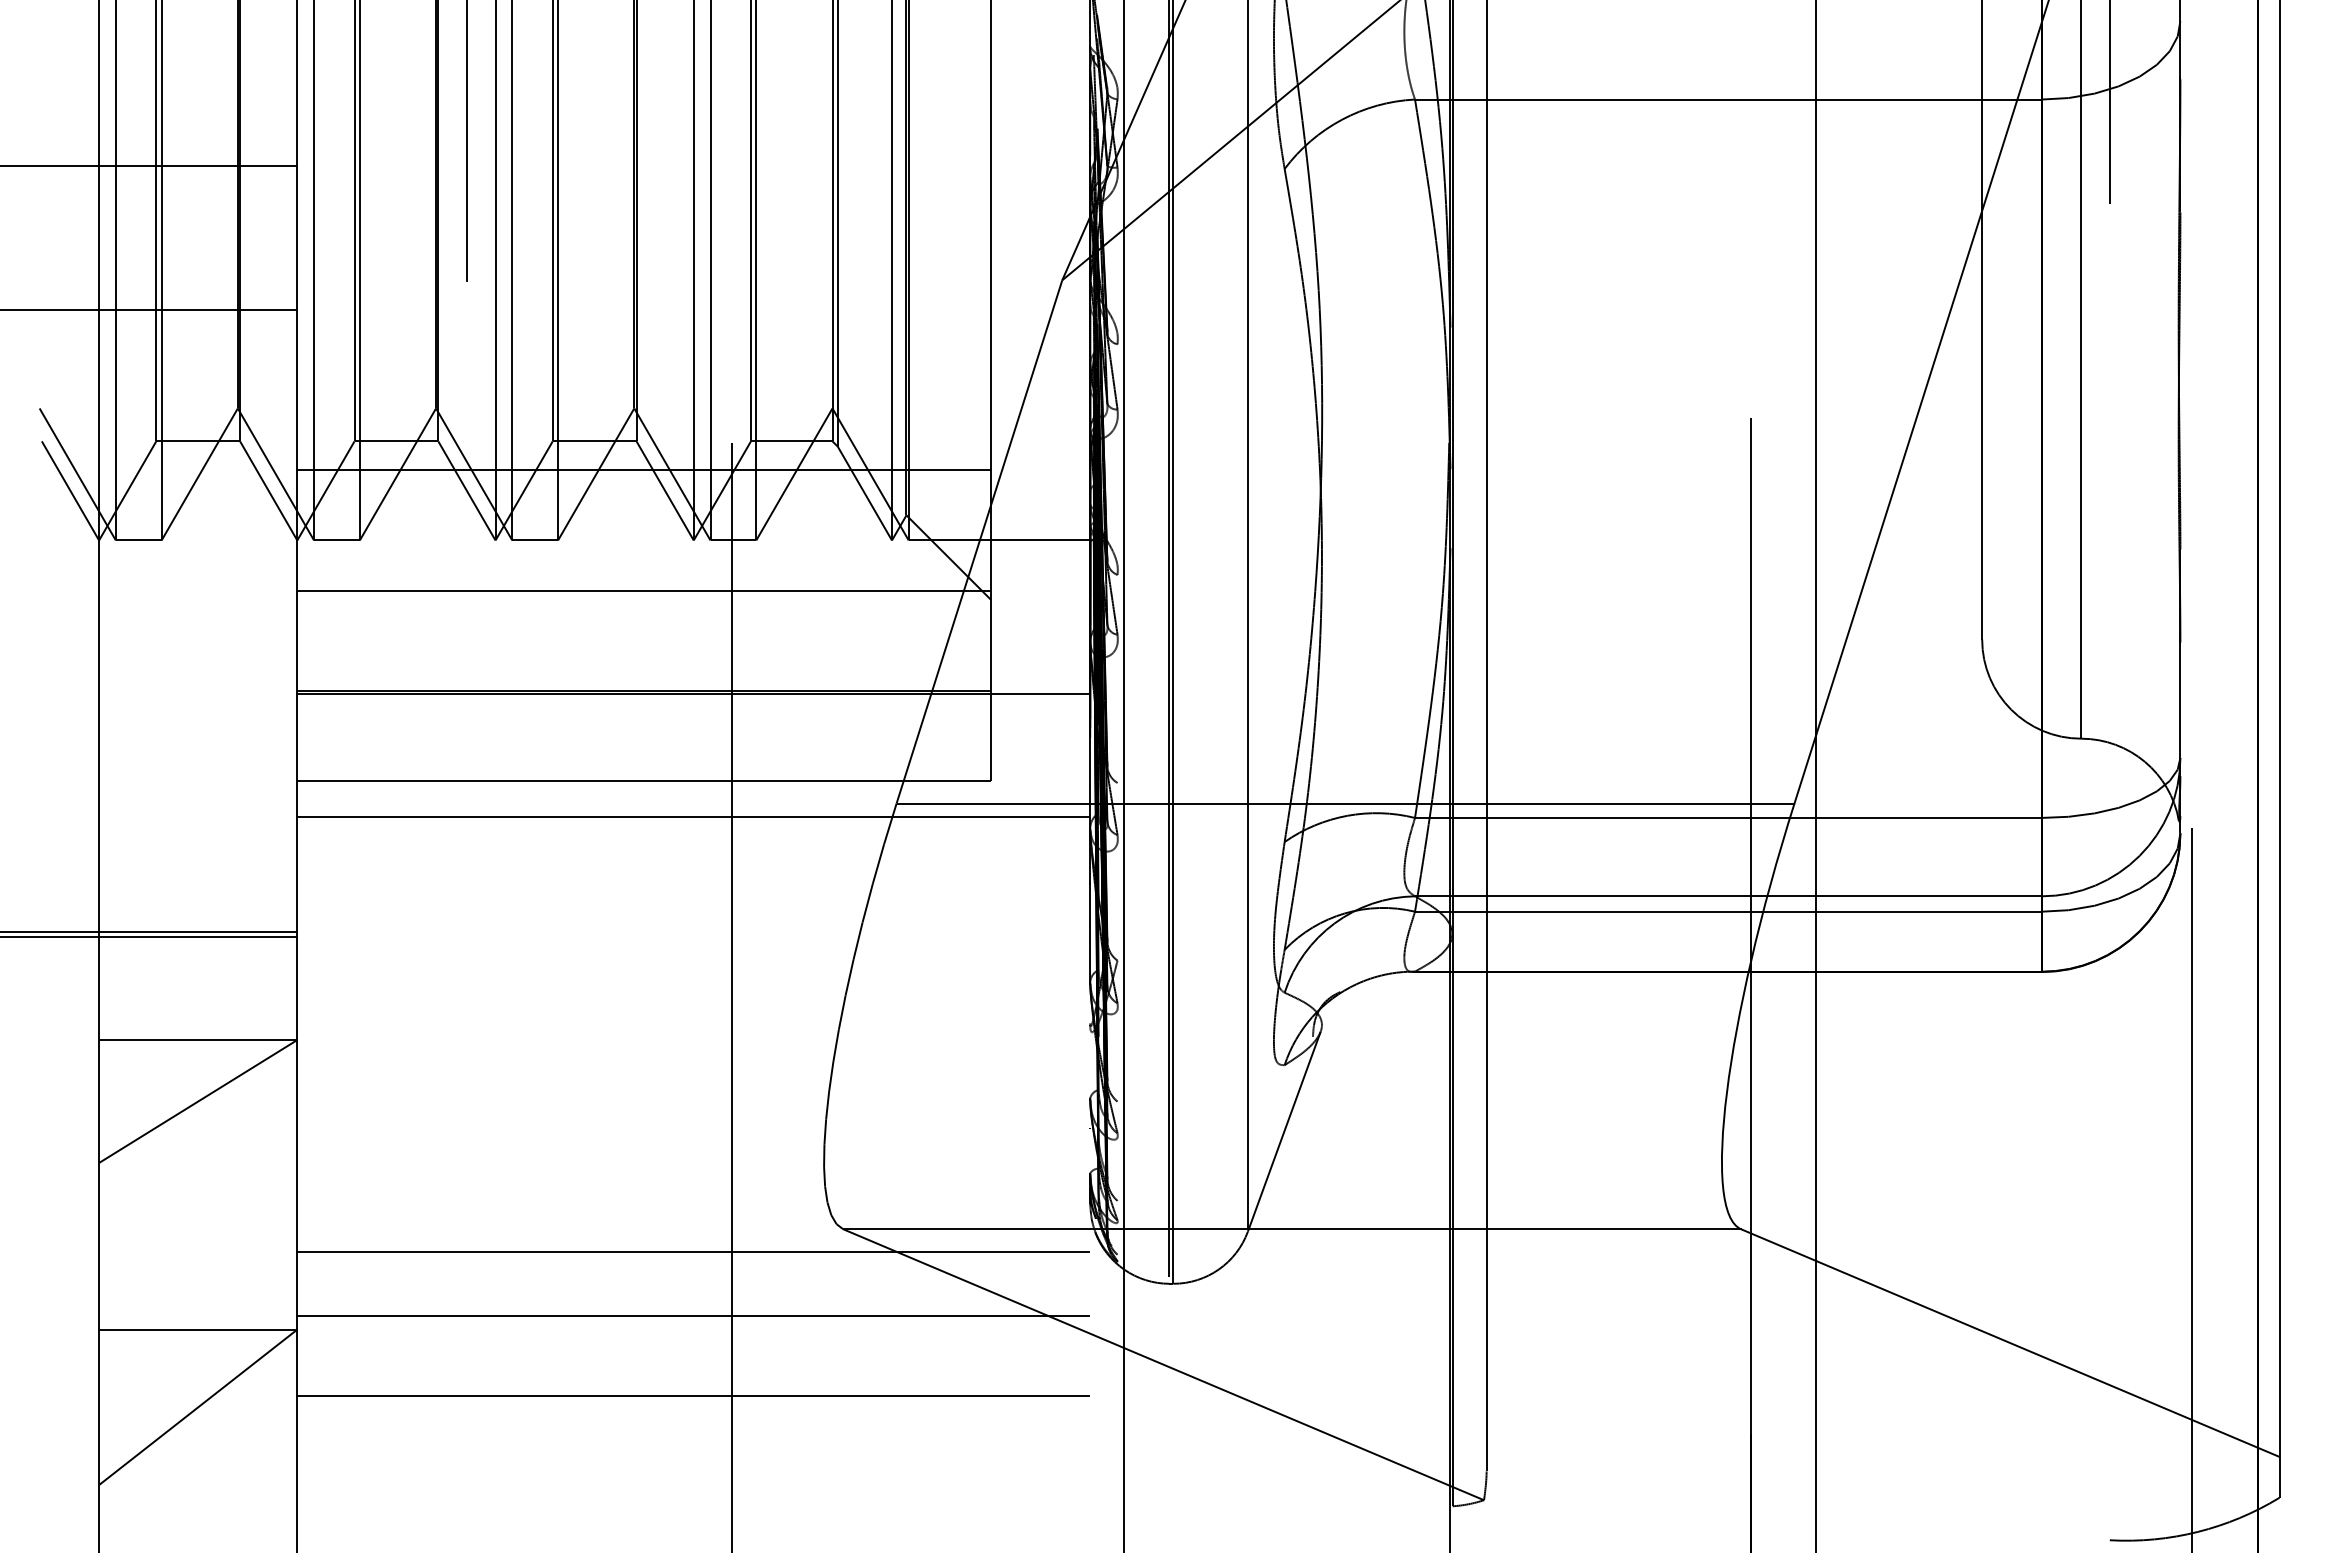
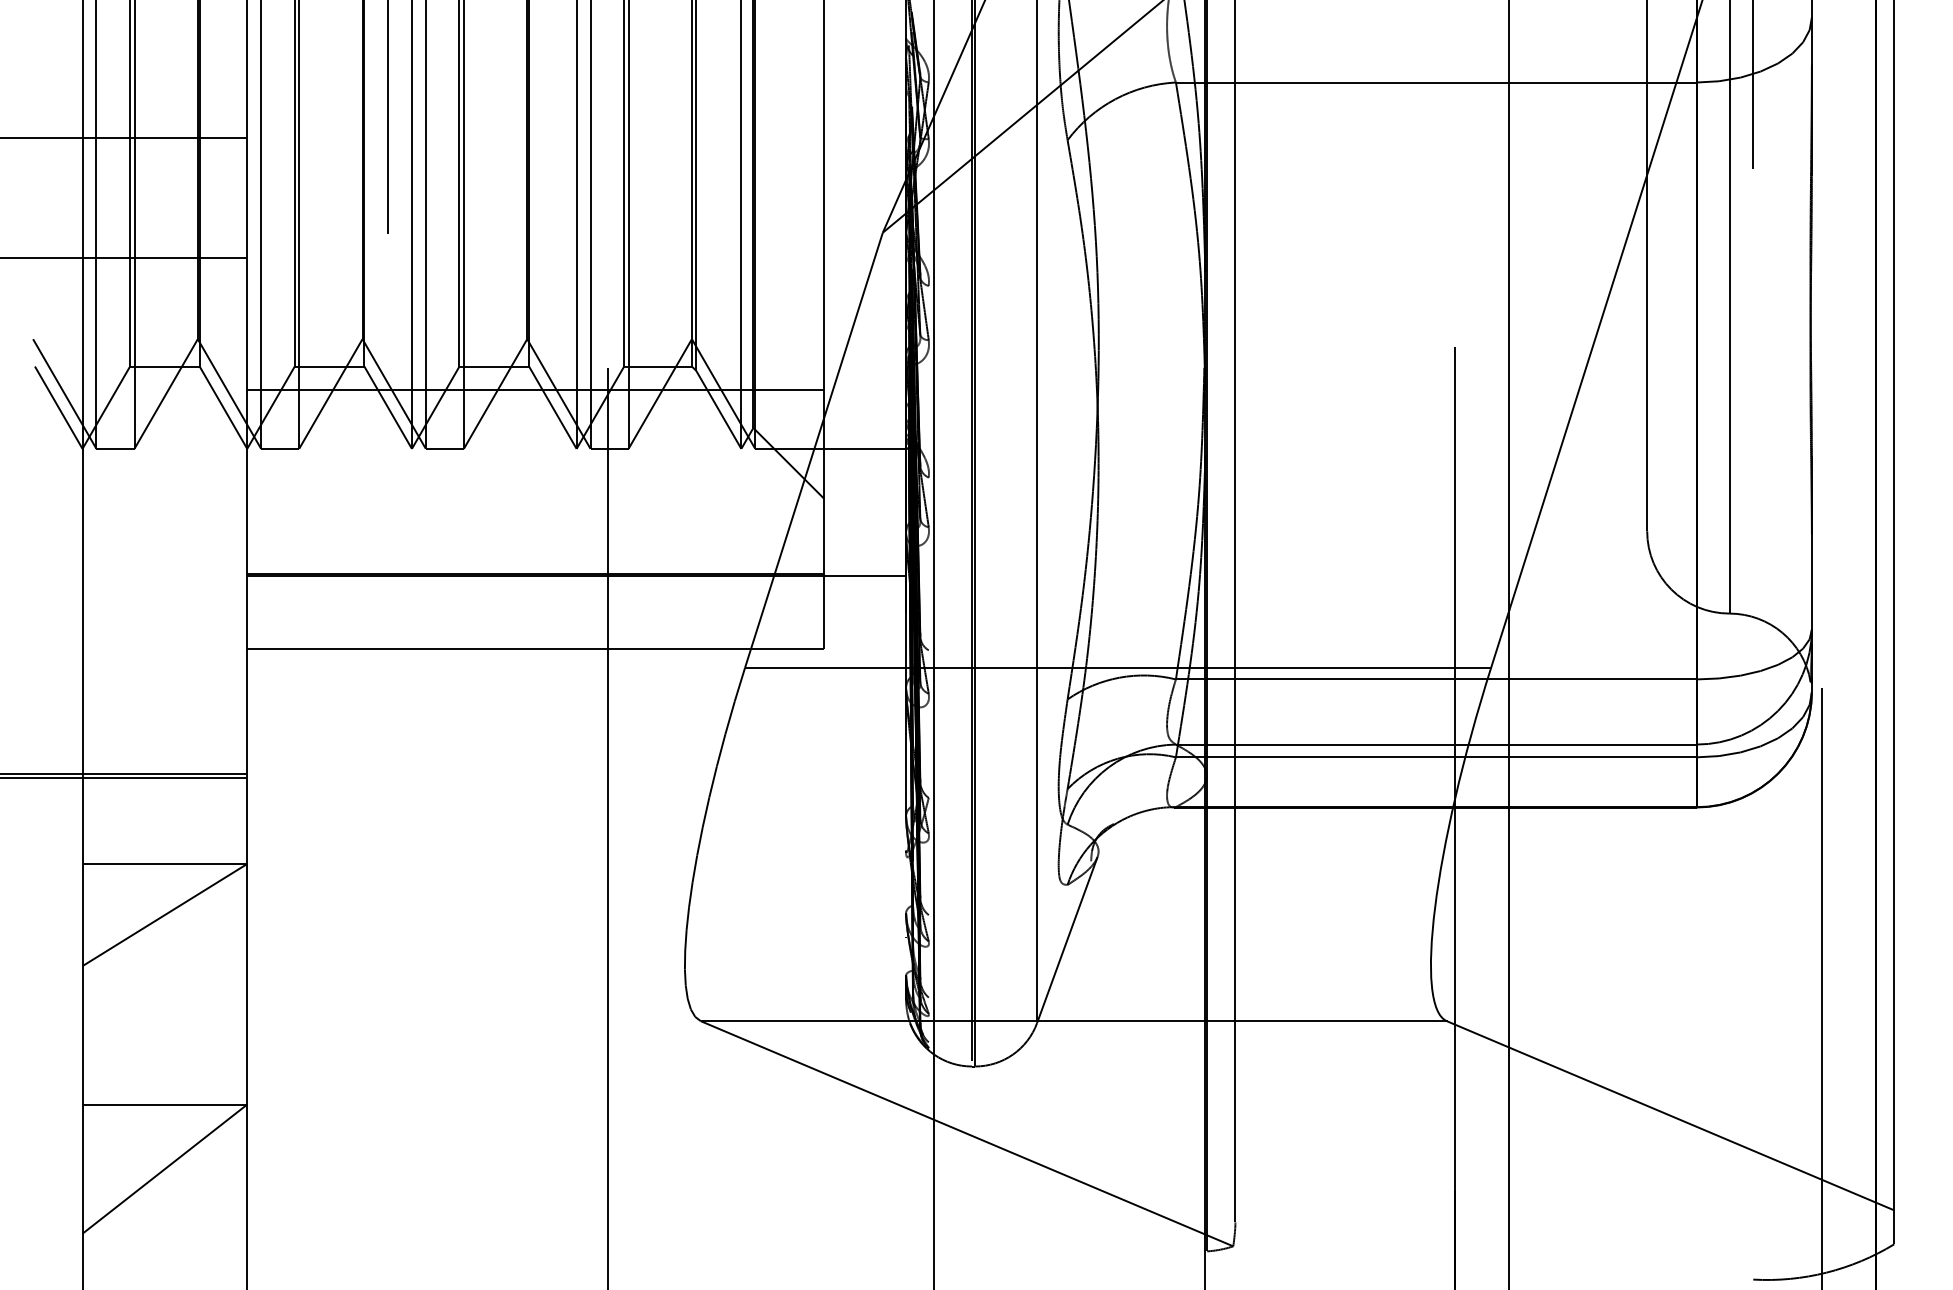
line: (644, 591) -> (535, 491), removed
line: (693, 816) -> (576, 678), removed
line: (693, 1252) -> (576, 1040), removed
line: (693, 1315) -> (576, 1092), removed
line: (693, 1395) -> (576, 1159), removed

